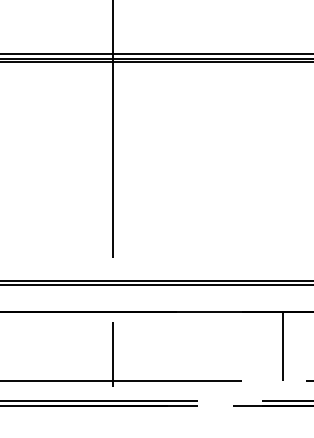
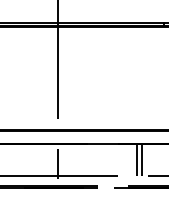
line: (293, 347) -> (142, 160), added

